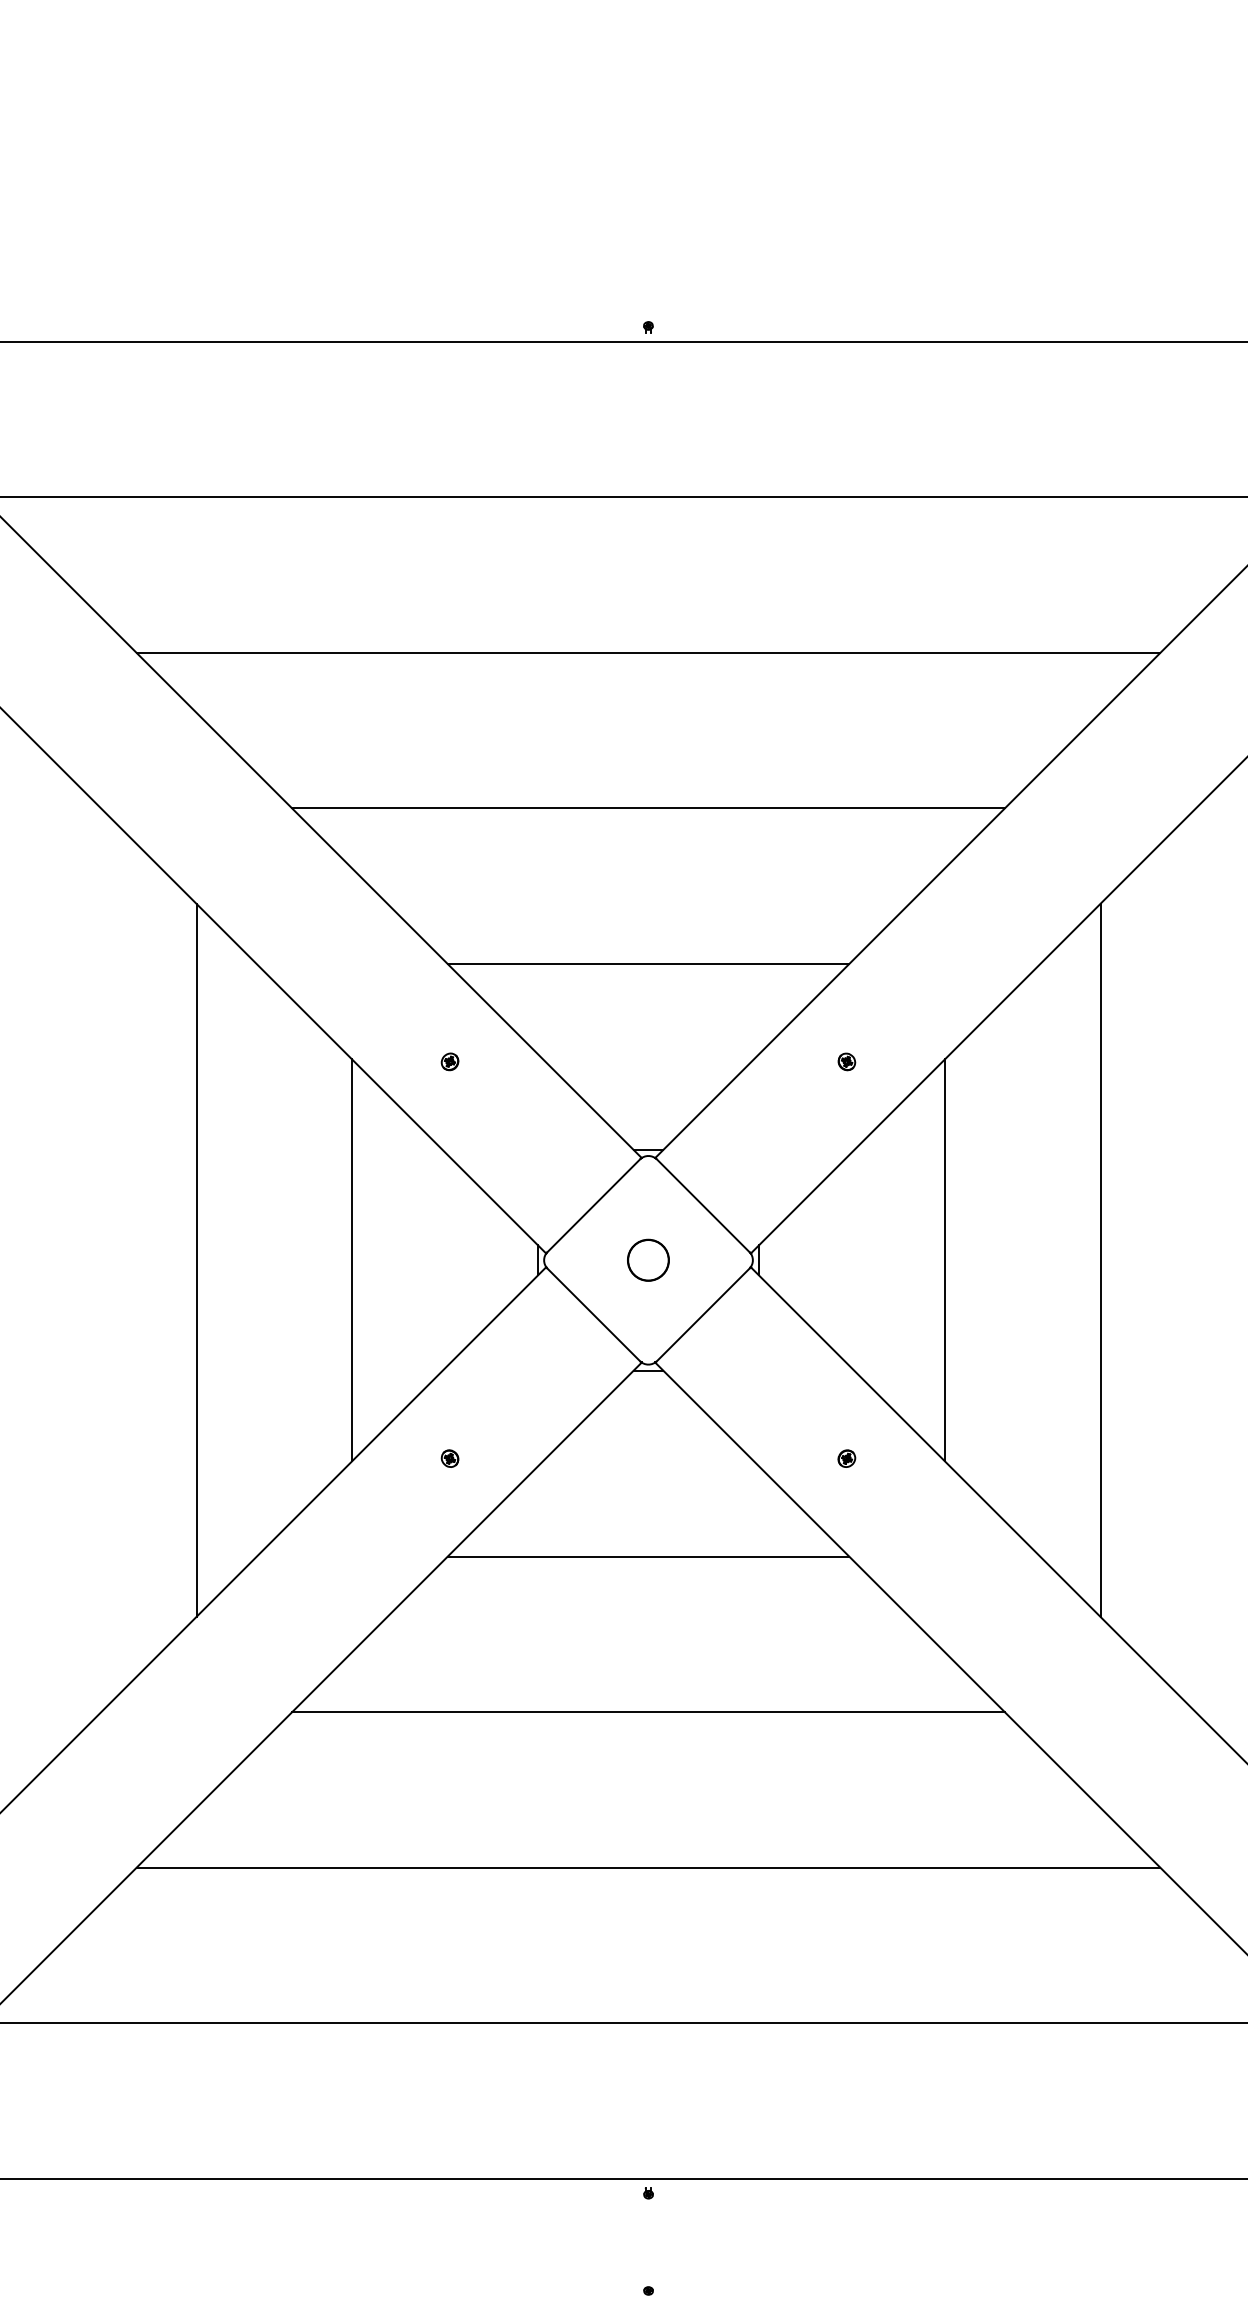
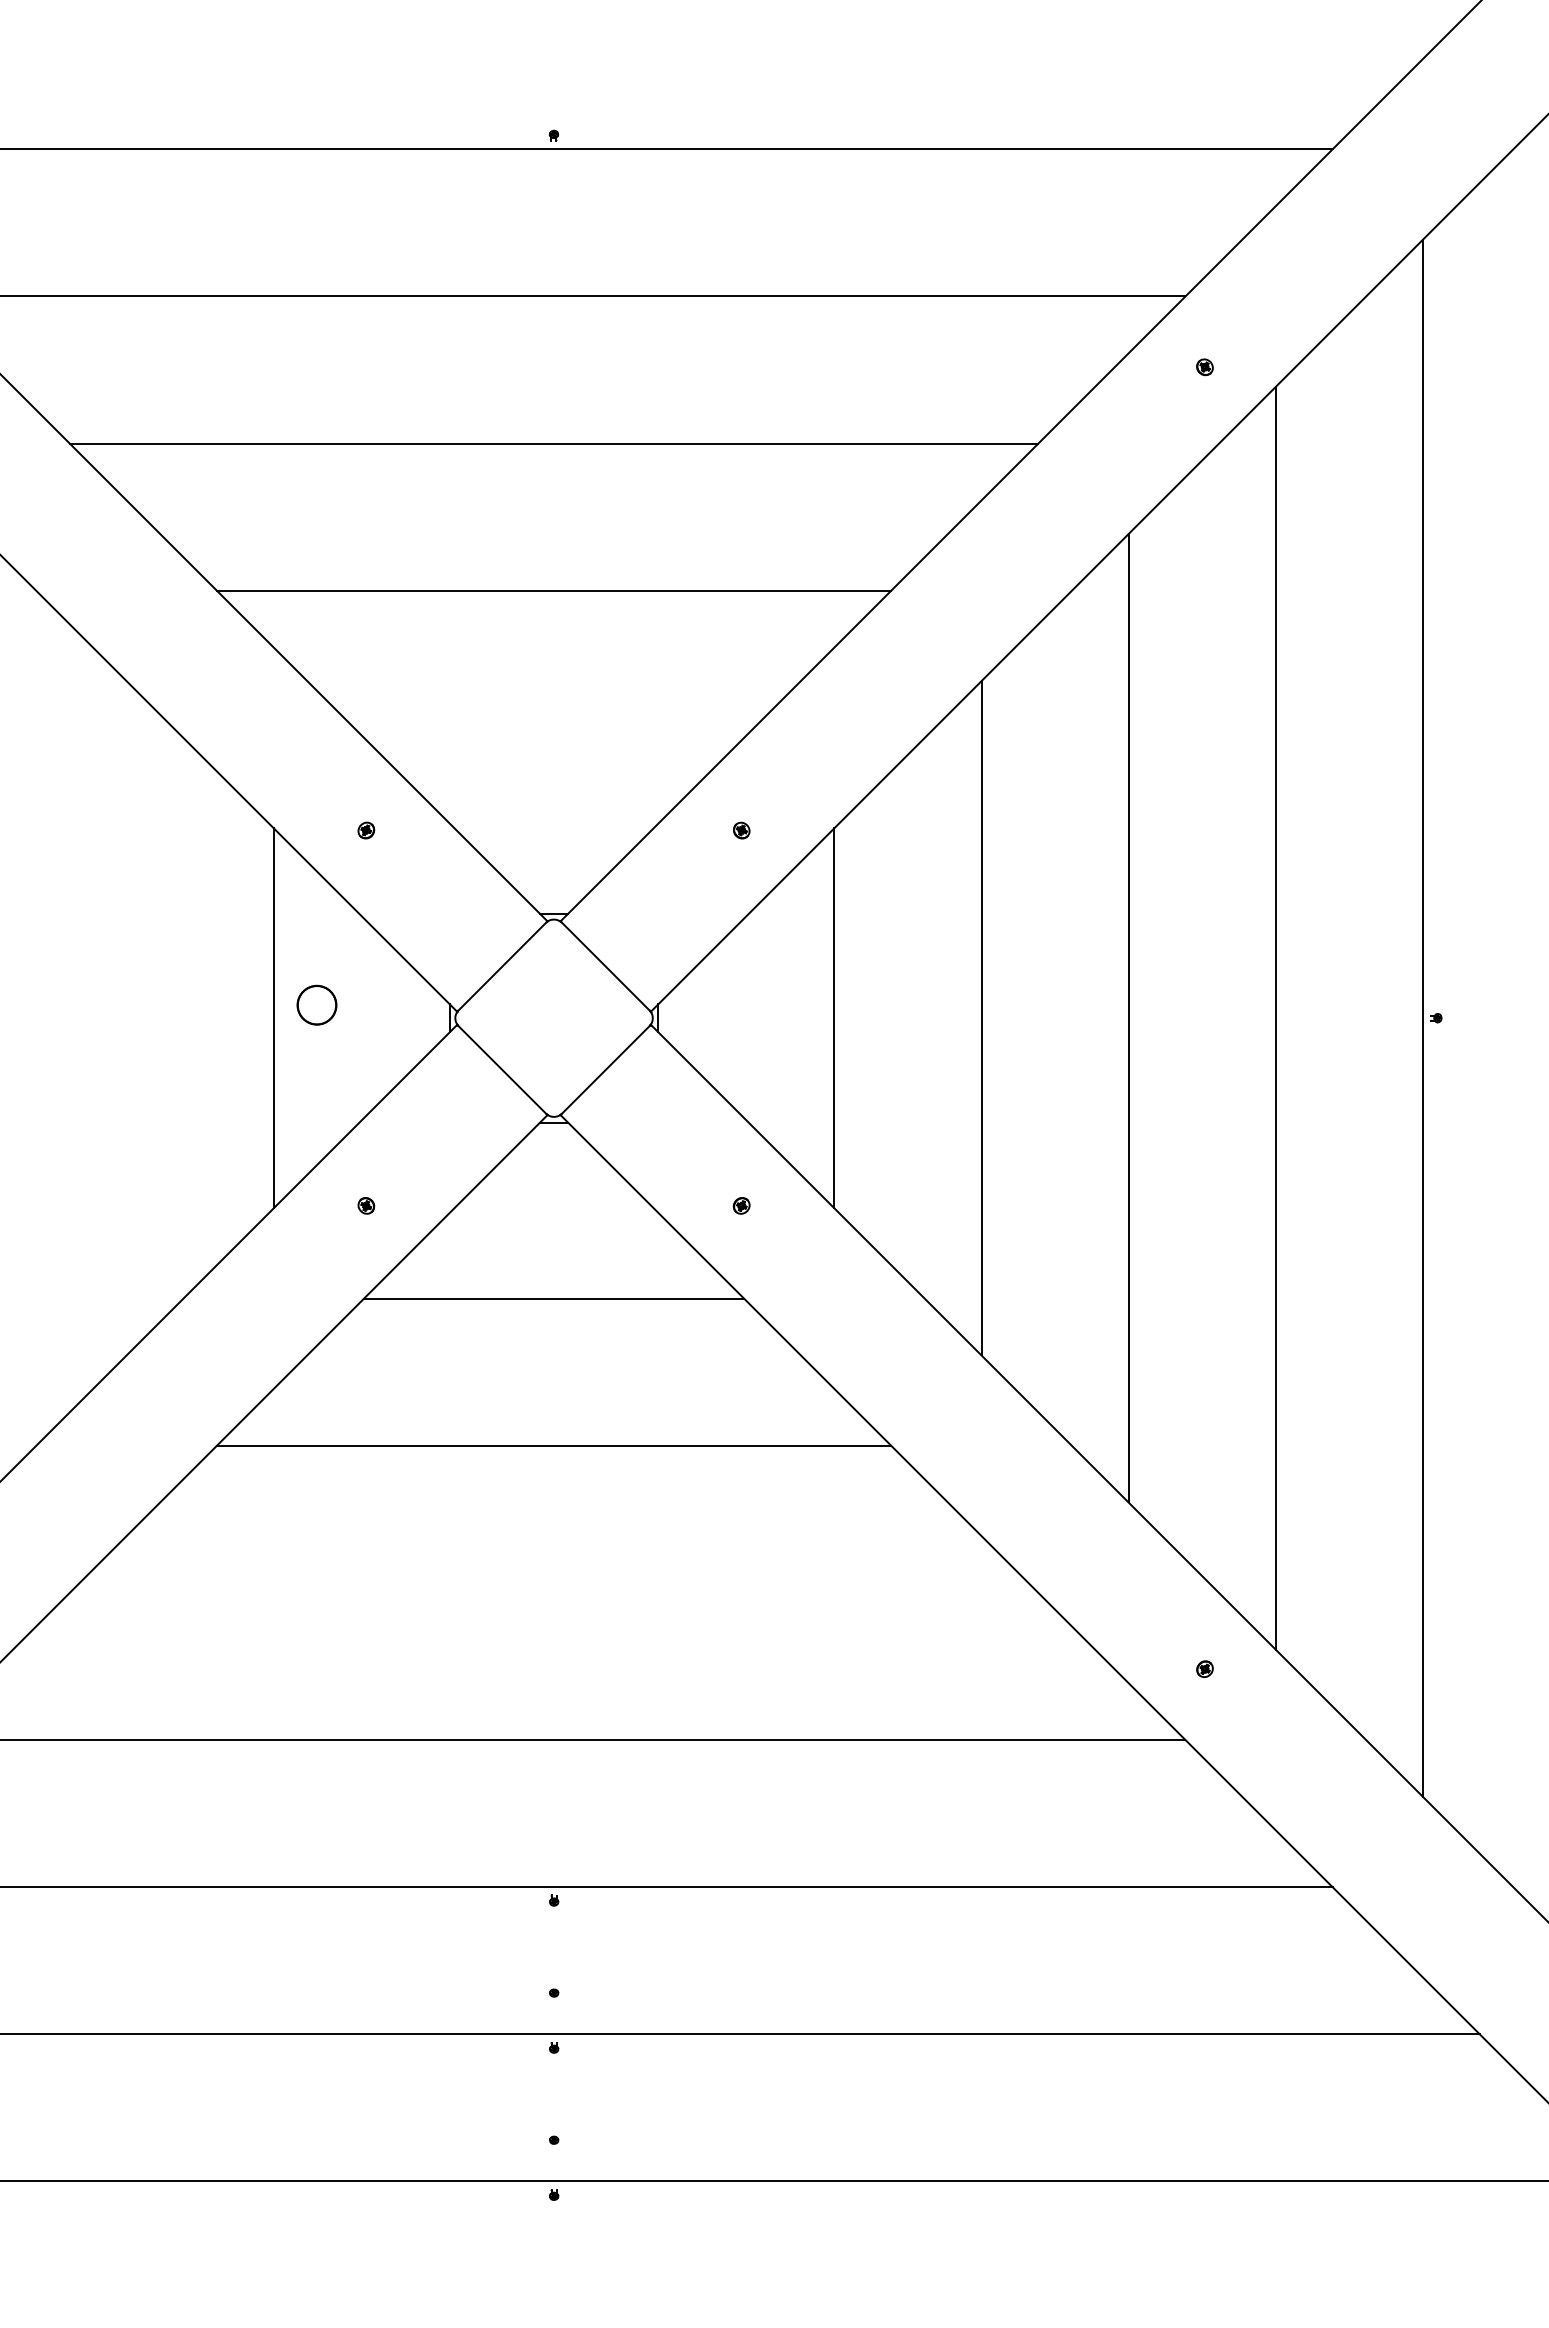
line: (648, 963) -> (554, 737), removed
part: (647, 1259) -> (316, 1004), moved
line: (196, 1260) -> (126, 1018), removed
line: (647, 1867) -> (553, 1592), removed

